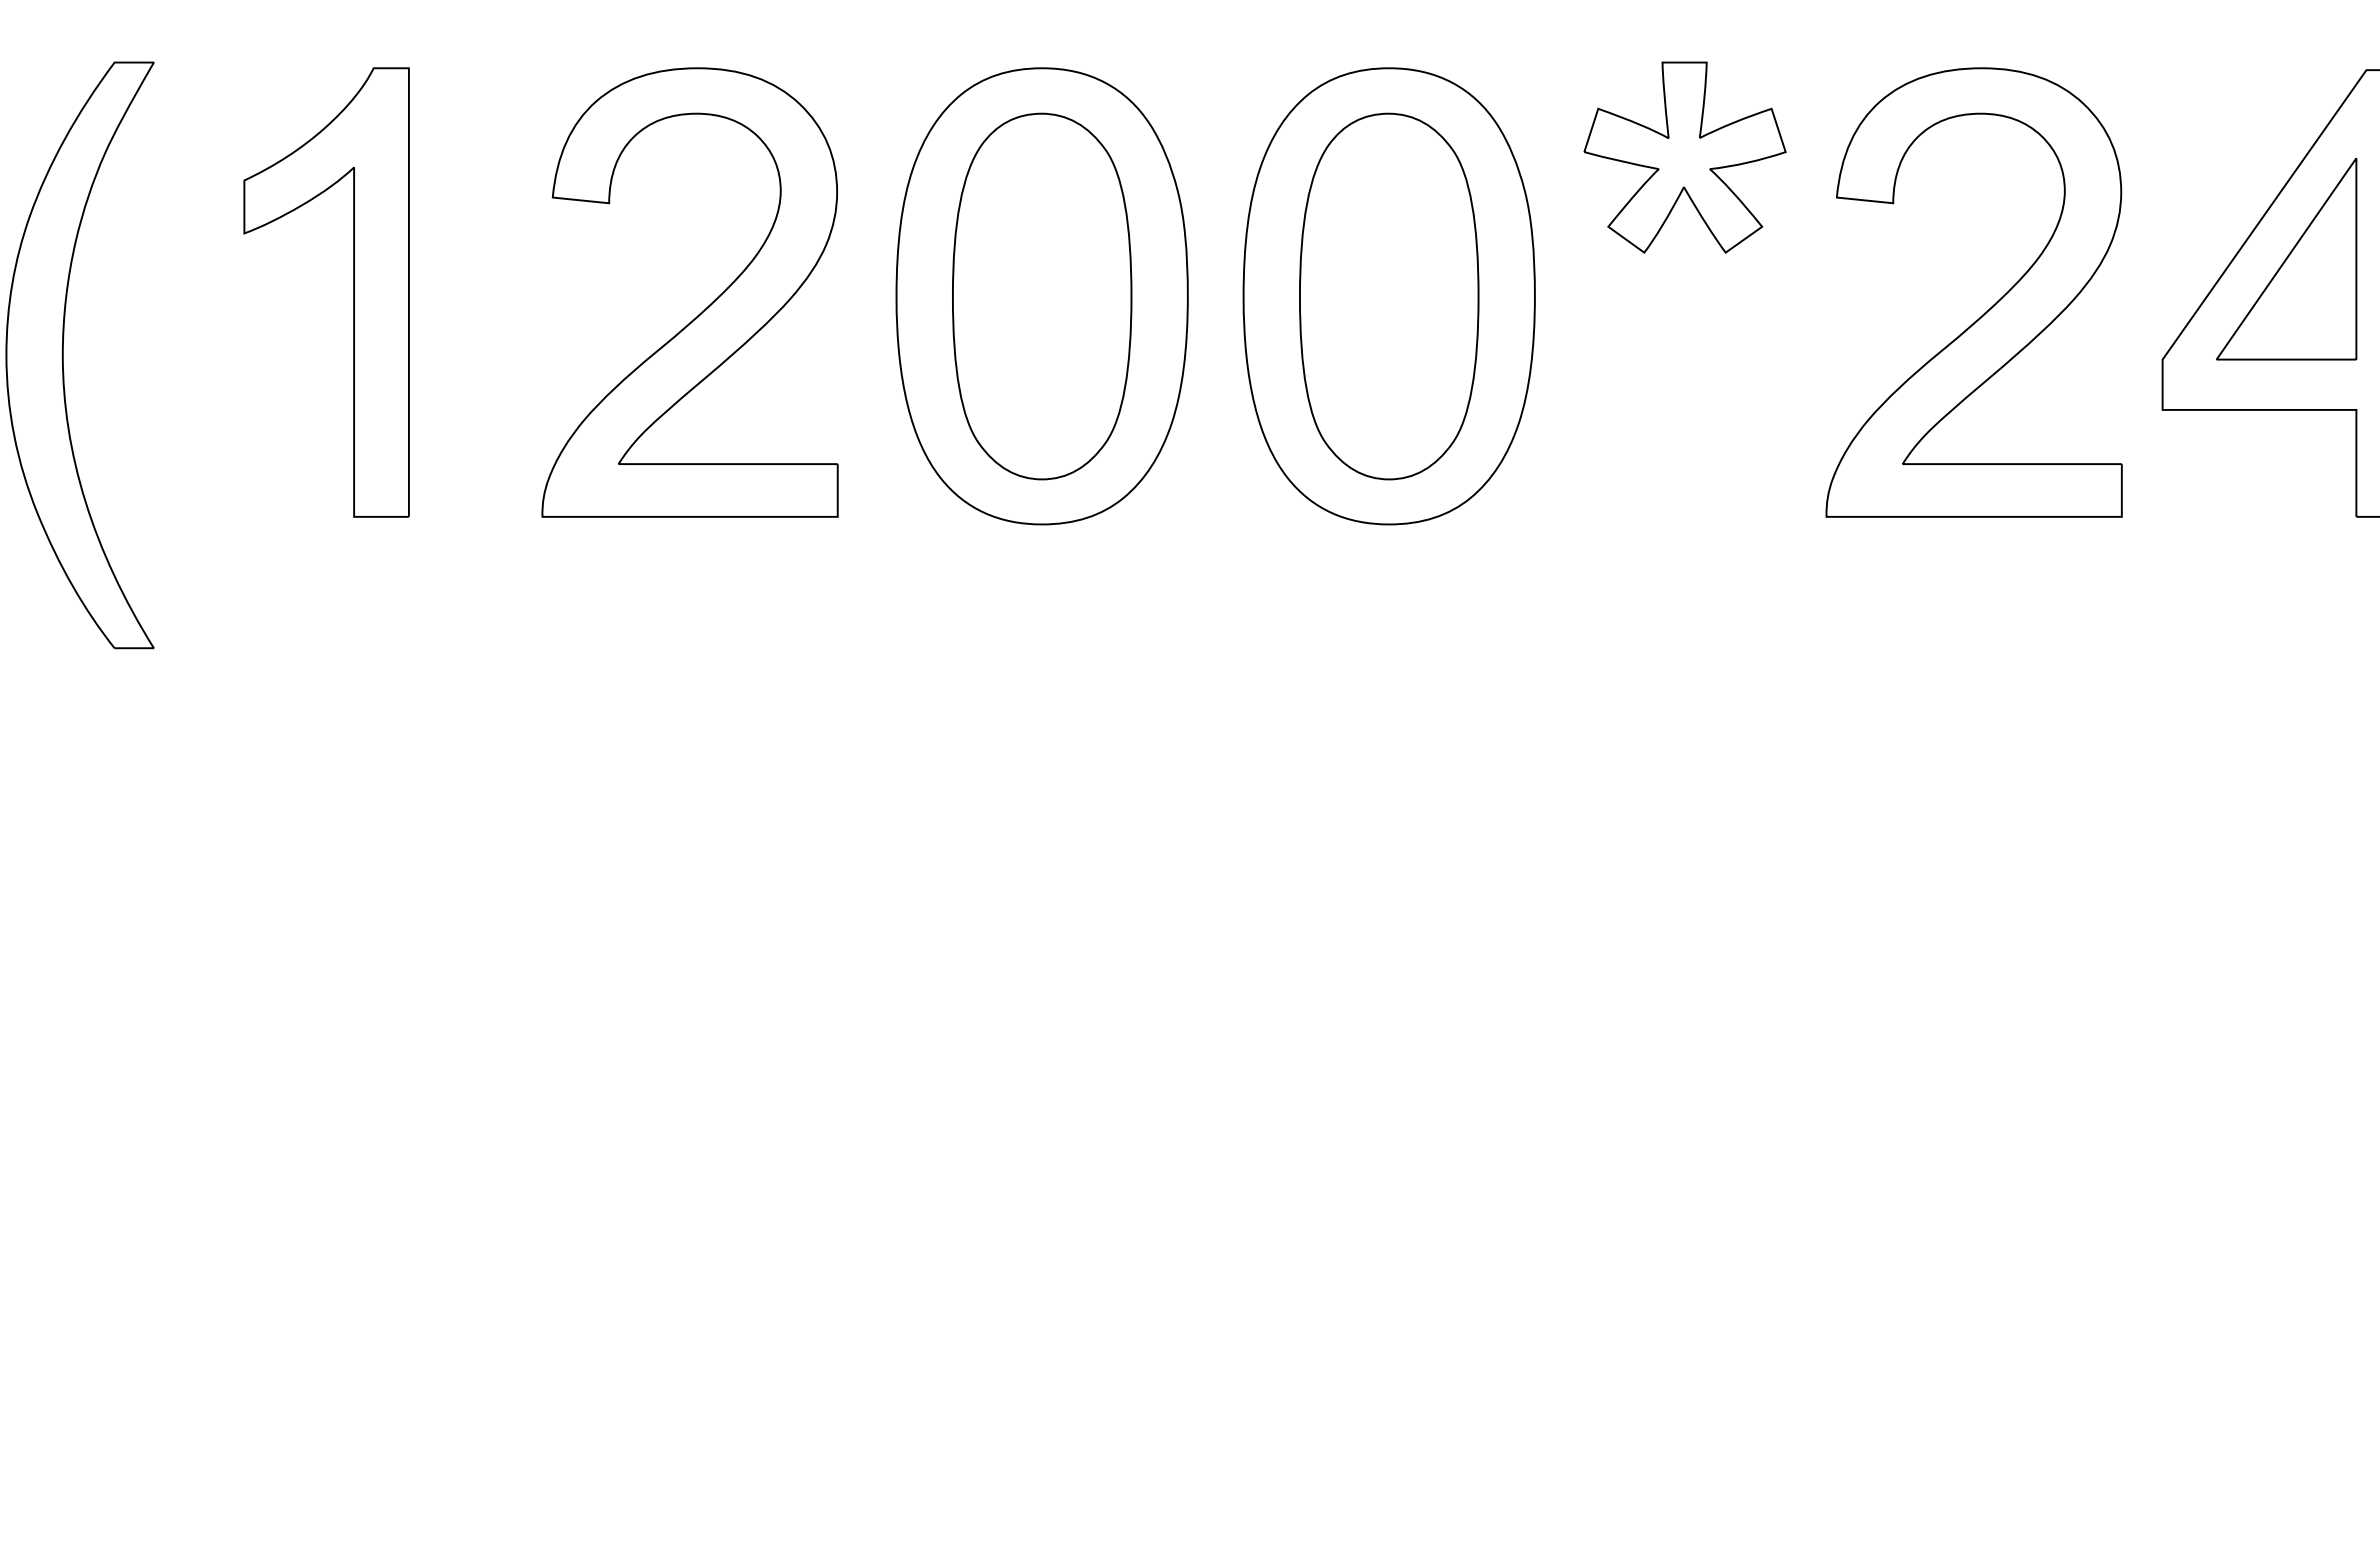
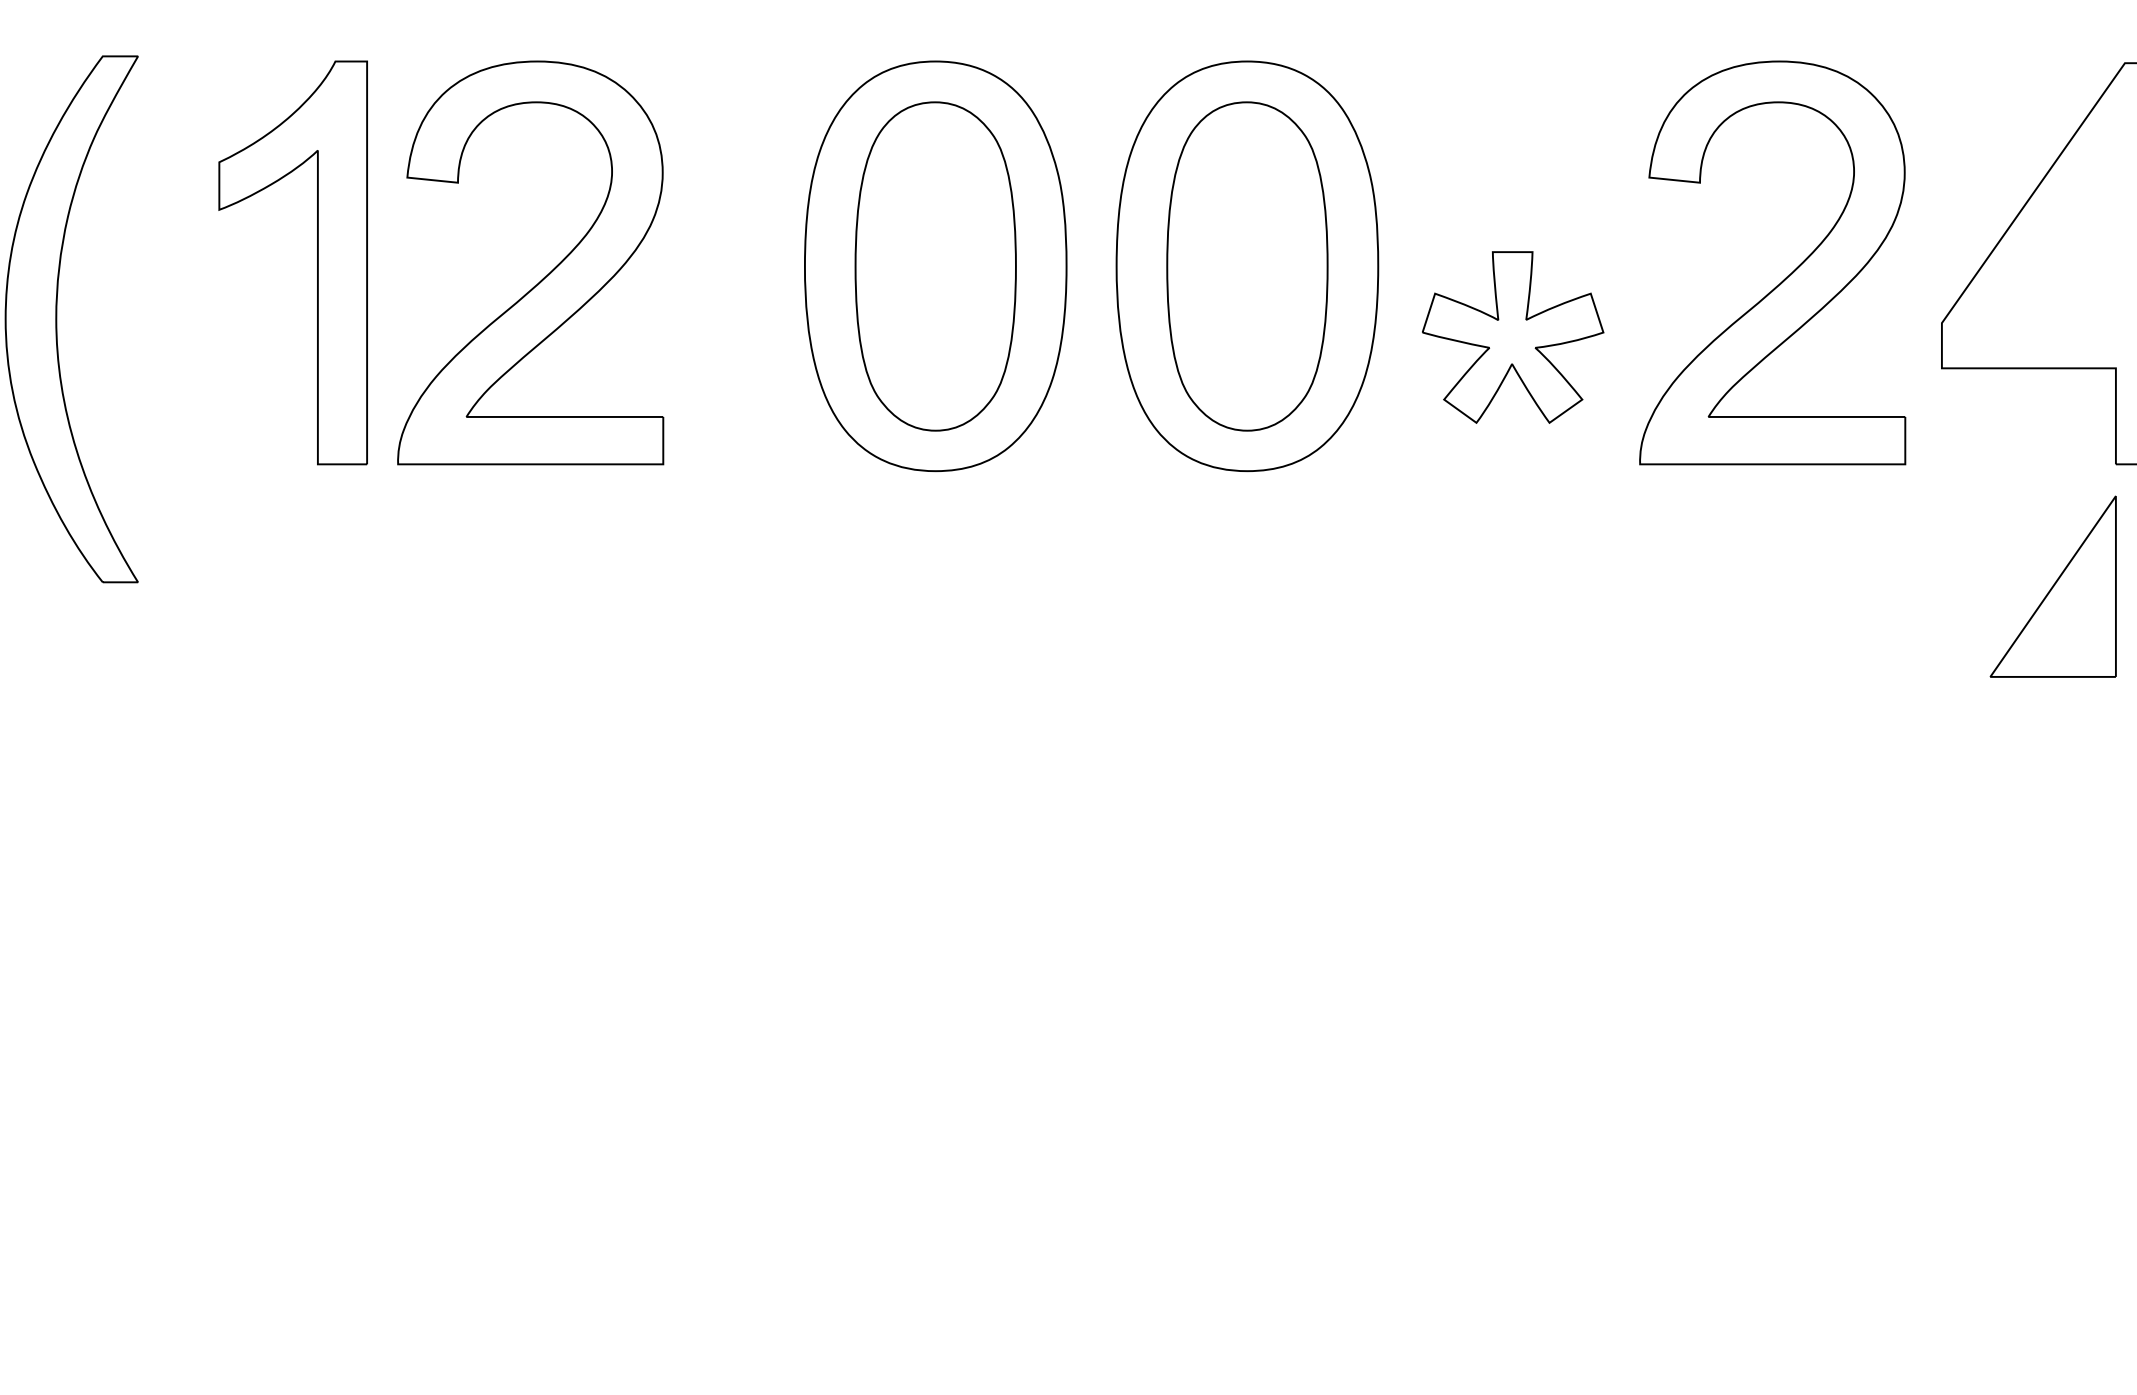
part: (1684, 157) -> (1512, 337), moved
part: (2286, 258) -> (2053, 586), moved
part: (701, 311) -> (540, 279), moved

